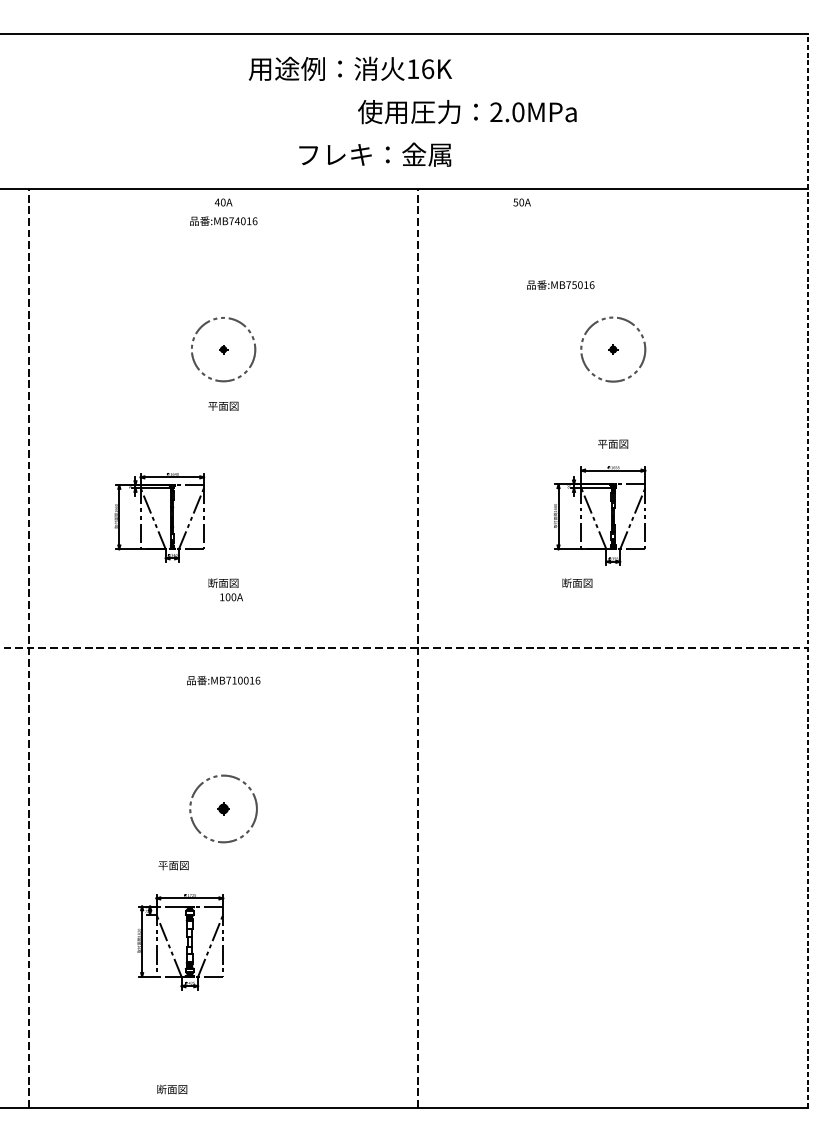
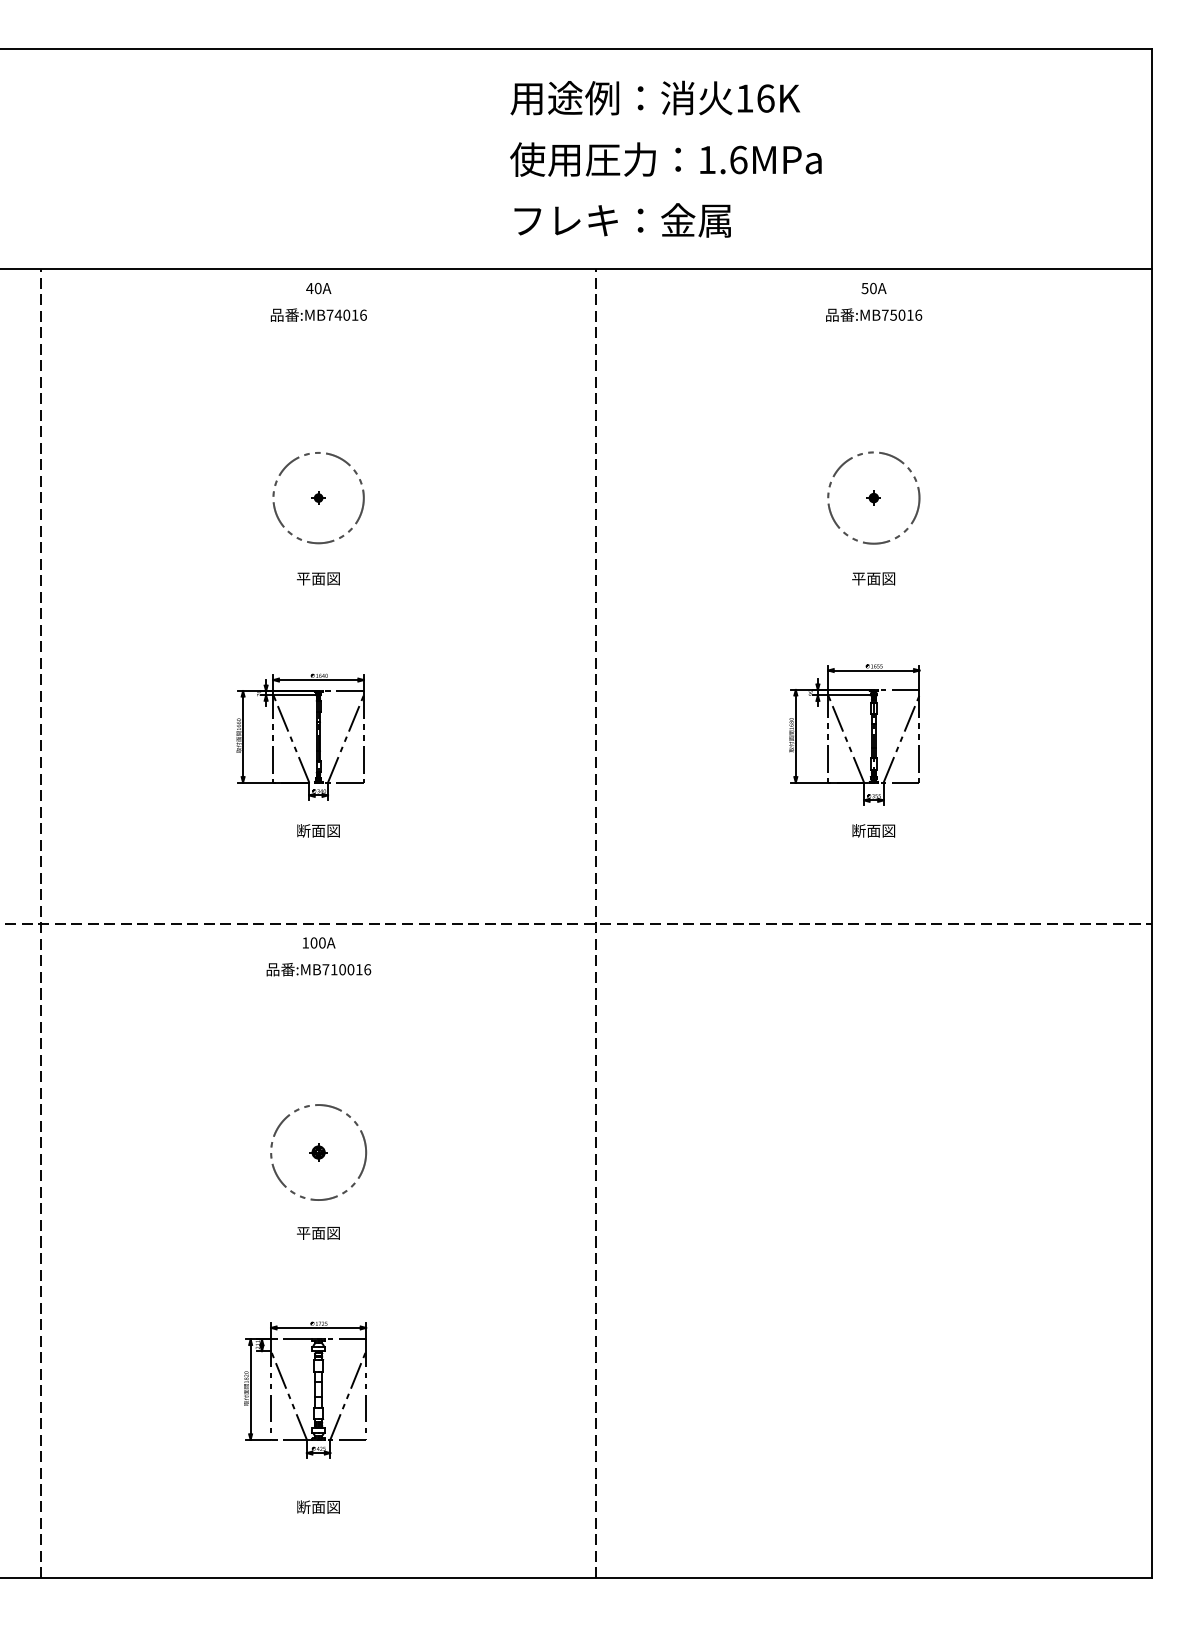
text: (350, 68) -> (655, 97), moved
text: (507, 111) -> (722, 159), 2.0MPa -> 1.6MPa
text: (375, 154) -> (622, 220), moved
text: (521, 202) -> (873, 288), moved
text: (561, 284) -> (874, 314), moved
text: (613, 443) -> (873, 578), moved
part: (153, 518) -> (292, 738), moved
line: (808, 571) -> (1151, 813), dashed -> solid
text: (577, 582) -> (873, 830), moved
text: (231, 596) -> (319, 942), moved
text: (173, 865) -> (318, 1233), moved
part: (186, 941) -> (314, 1389), moved
text: (172, 1089) -> (318, 1506), moved

